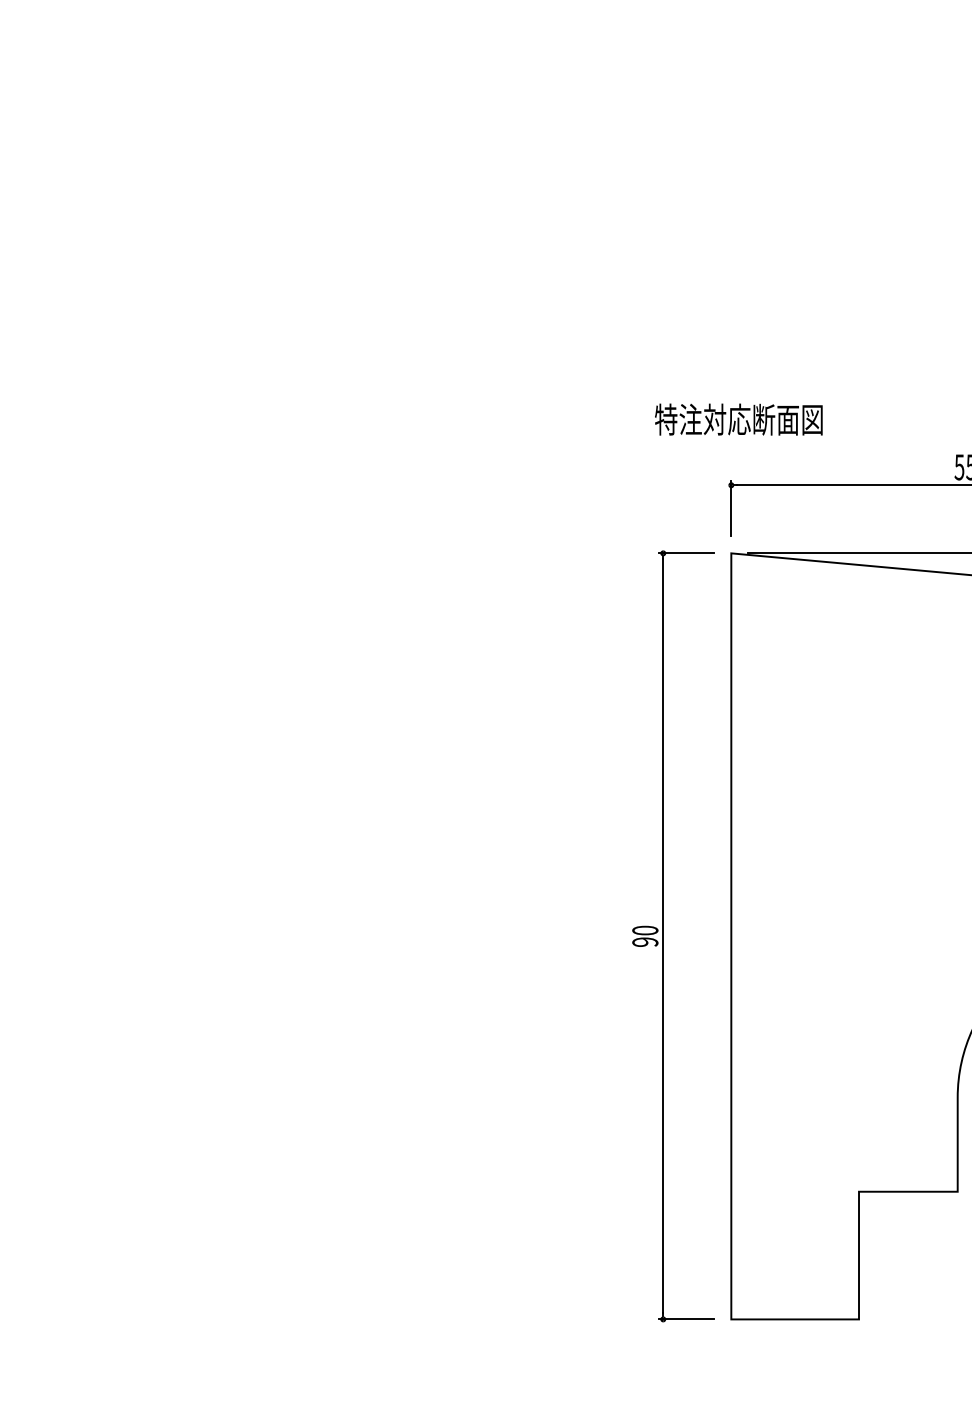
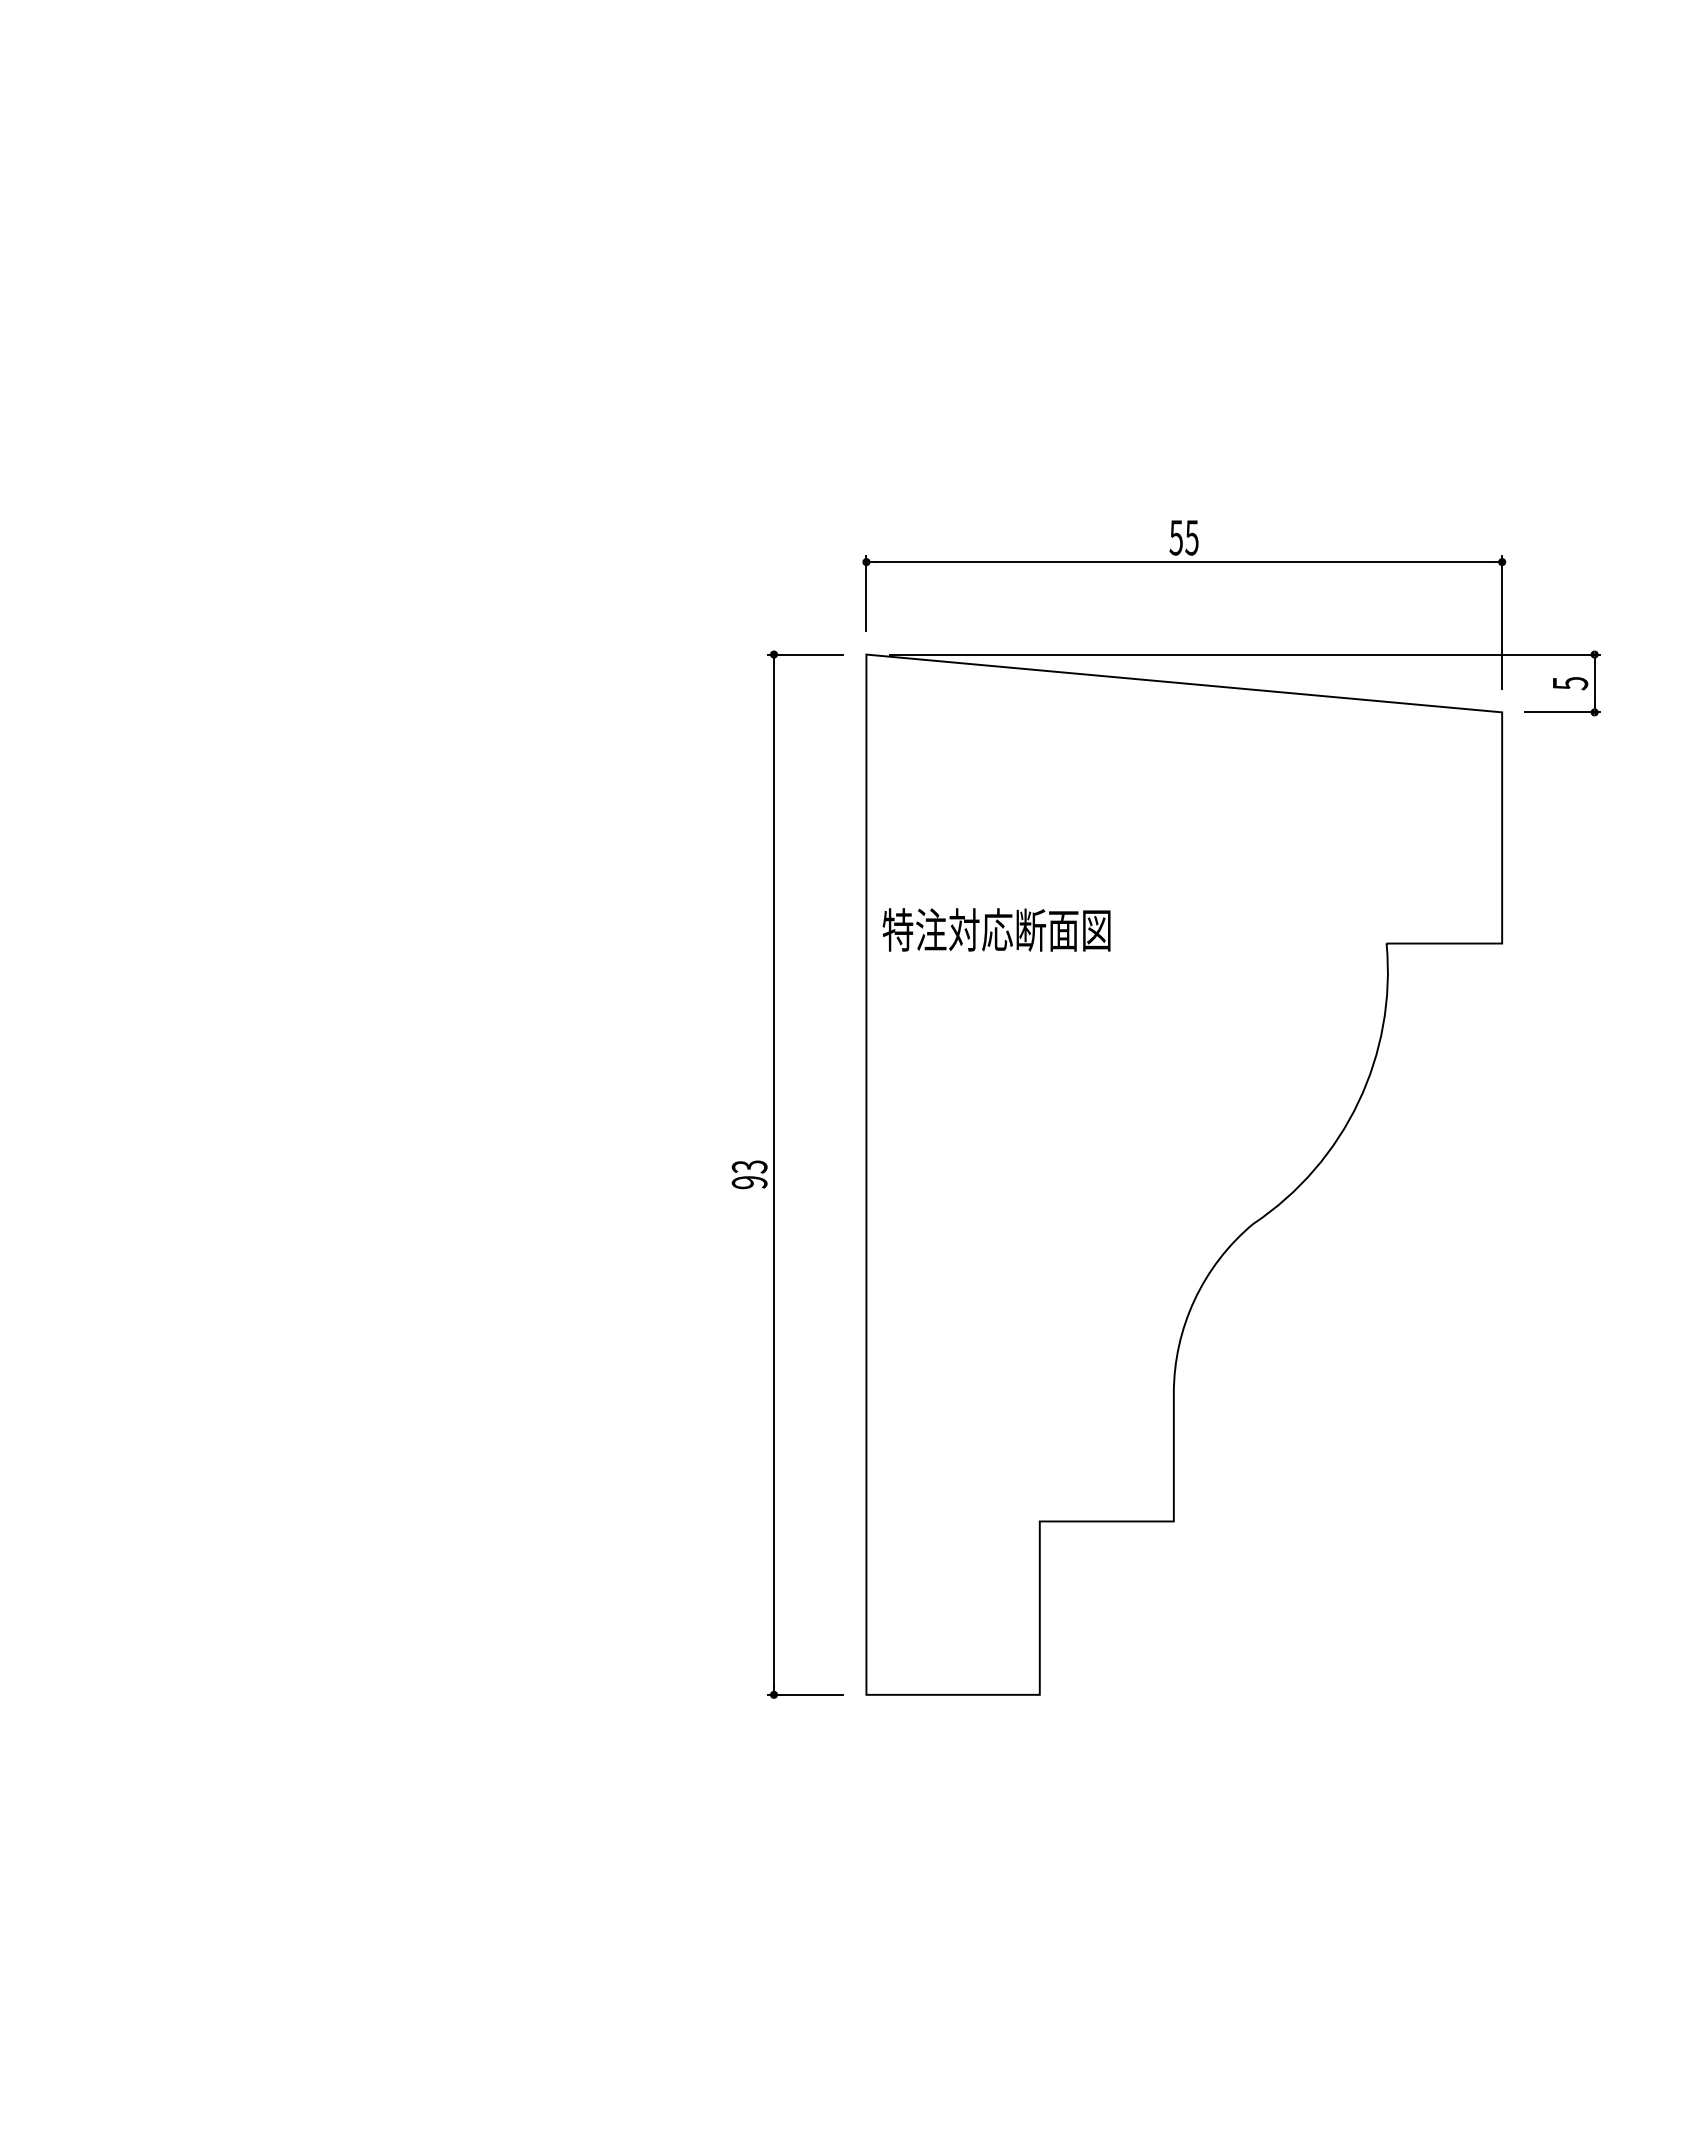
text: (738, 419) -> (996, 929), moved
text: (645, 930) -> (749, 1166), 90 -> 93

